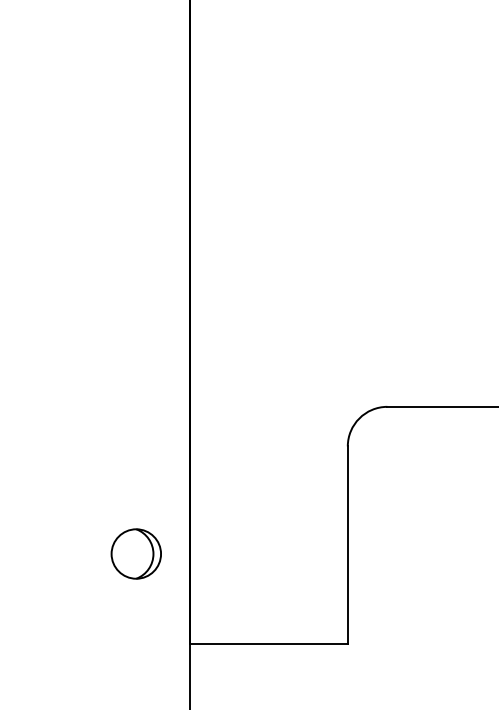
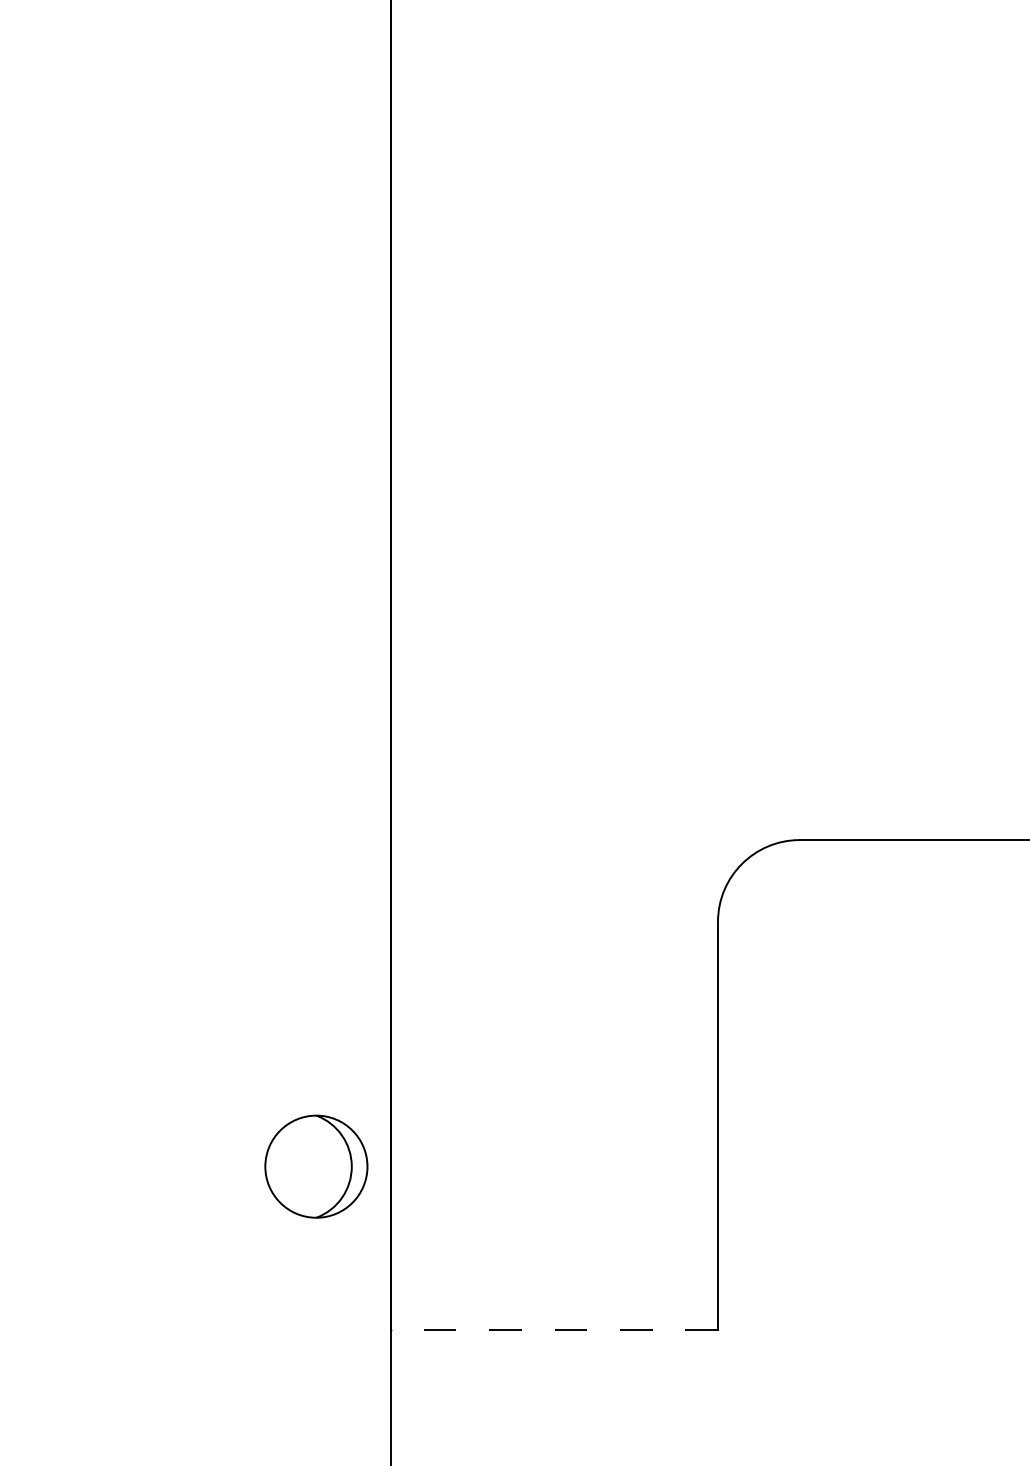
part: (135, 553) -> (314, 1165), moved
line: (268, 644) -> (554, 1330), solid -> dashed

